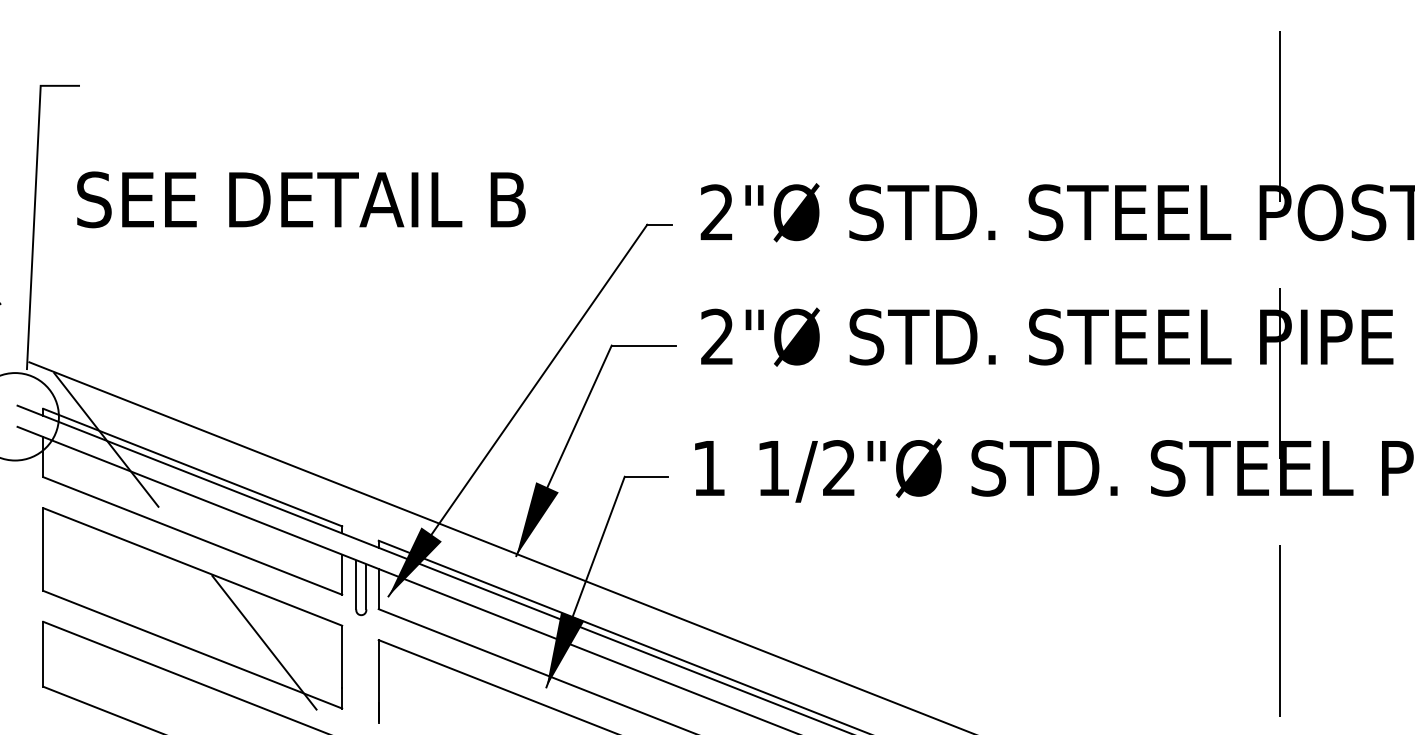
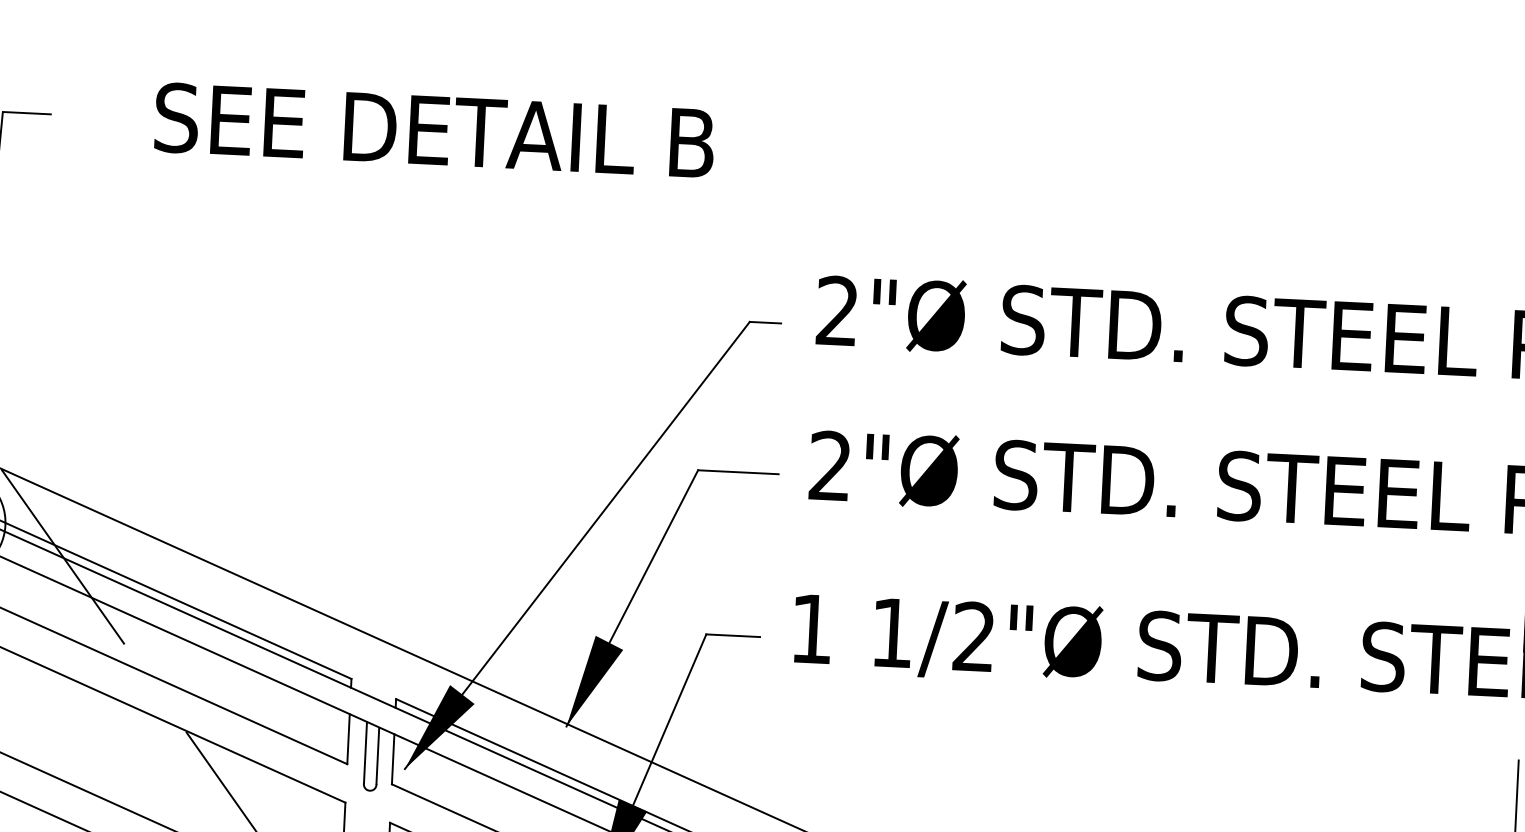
text: (301, 199) -> (434, 130), moved

